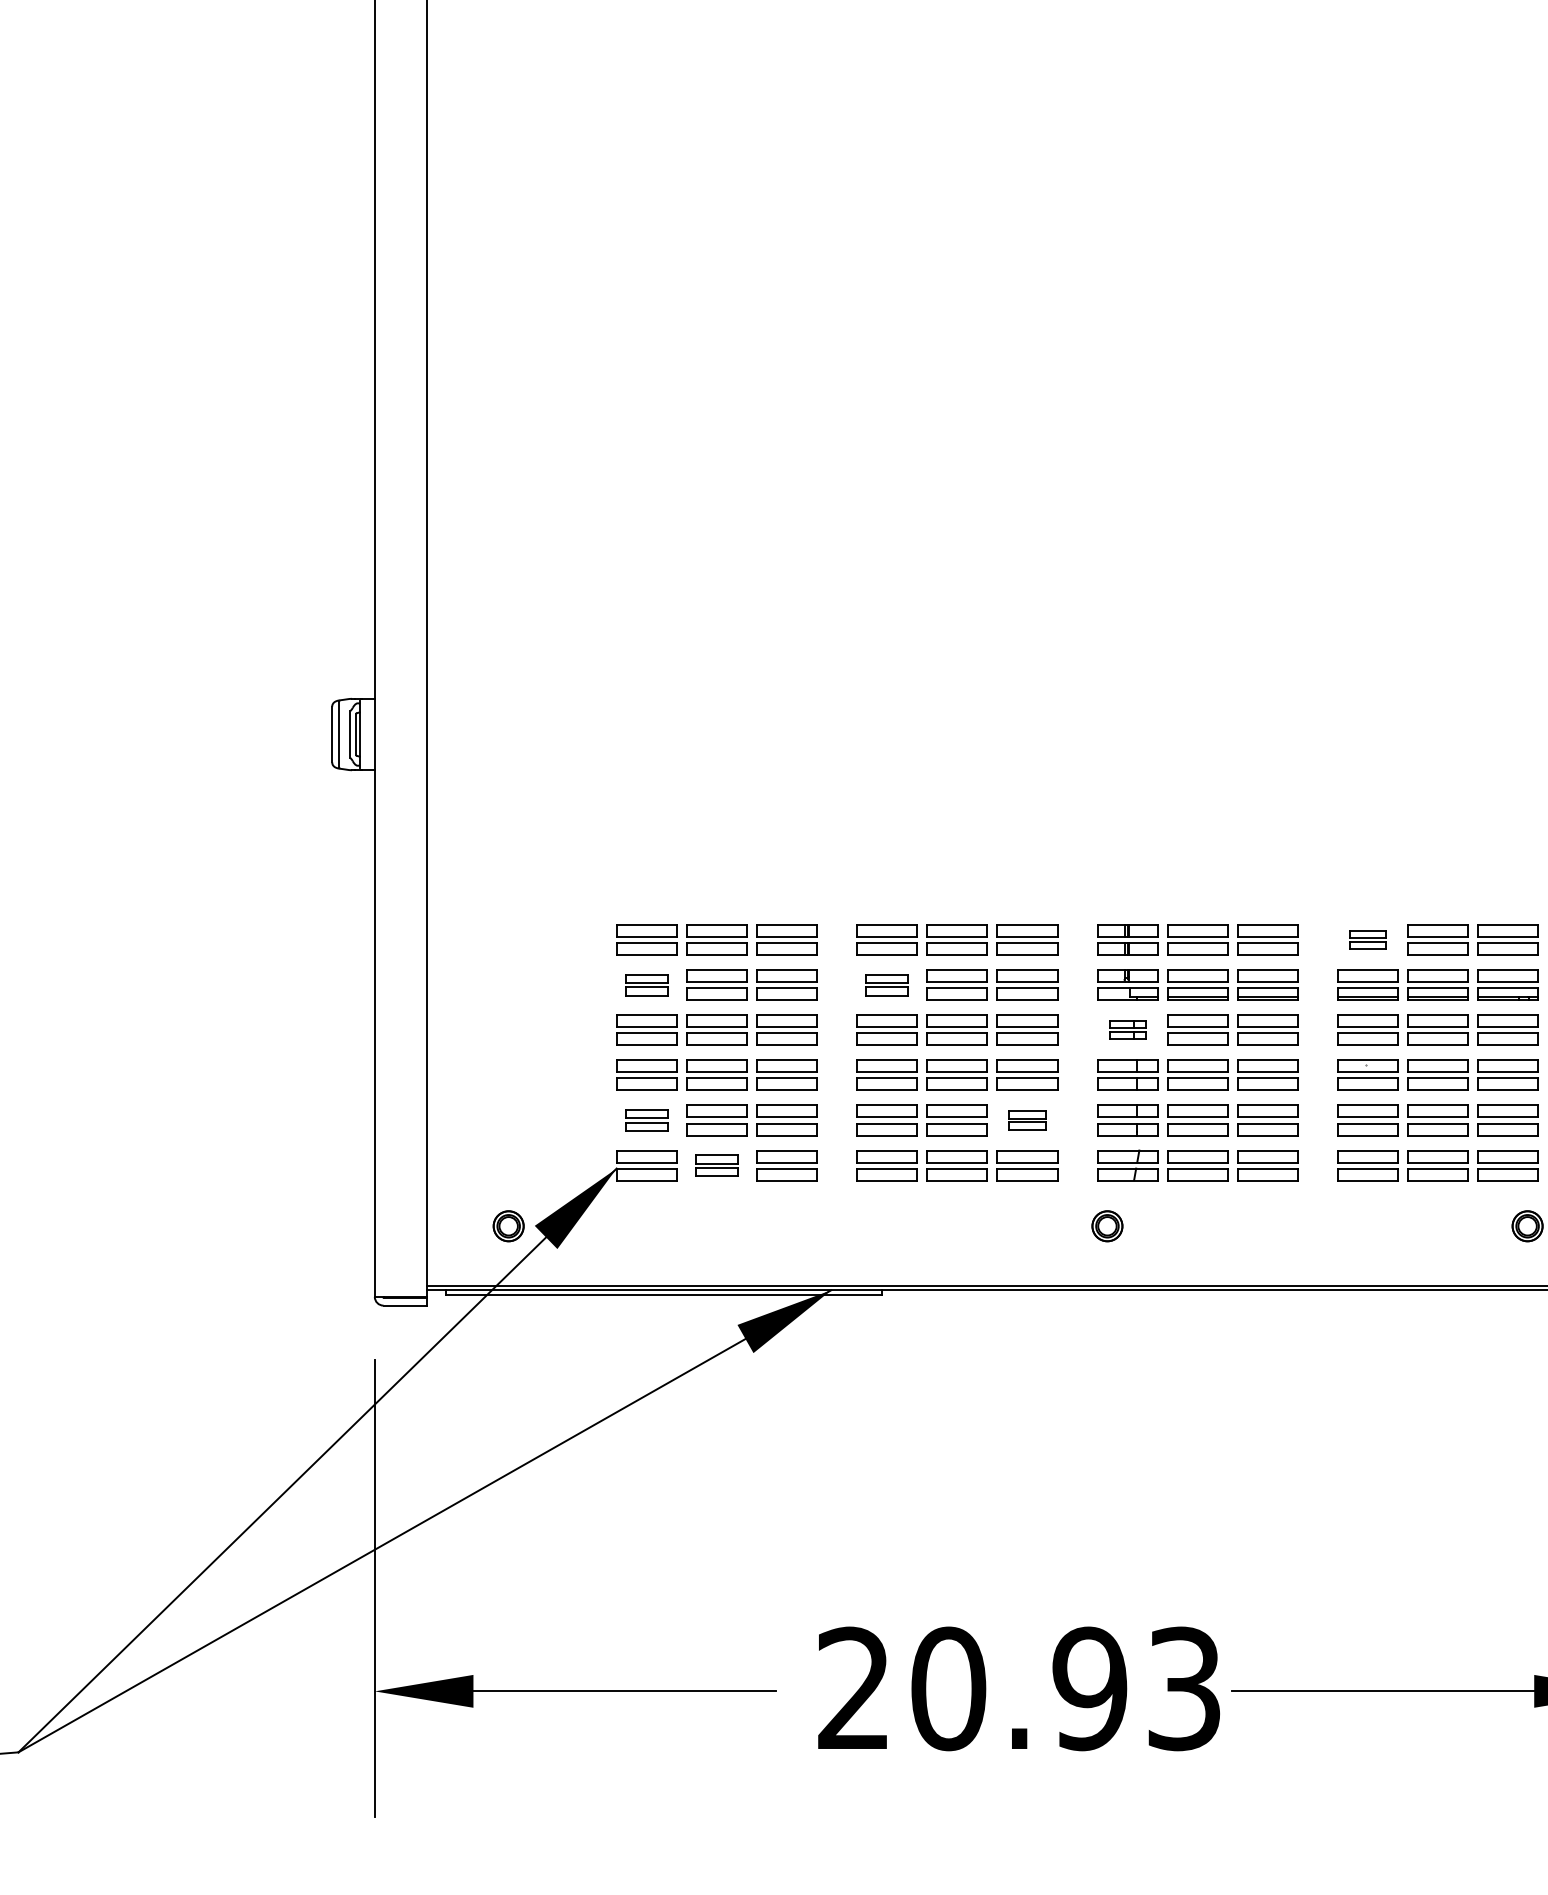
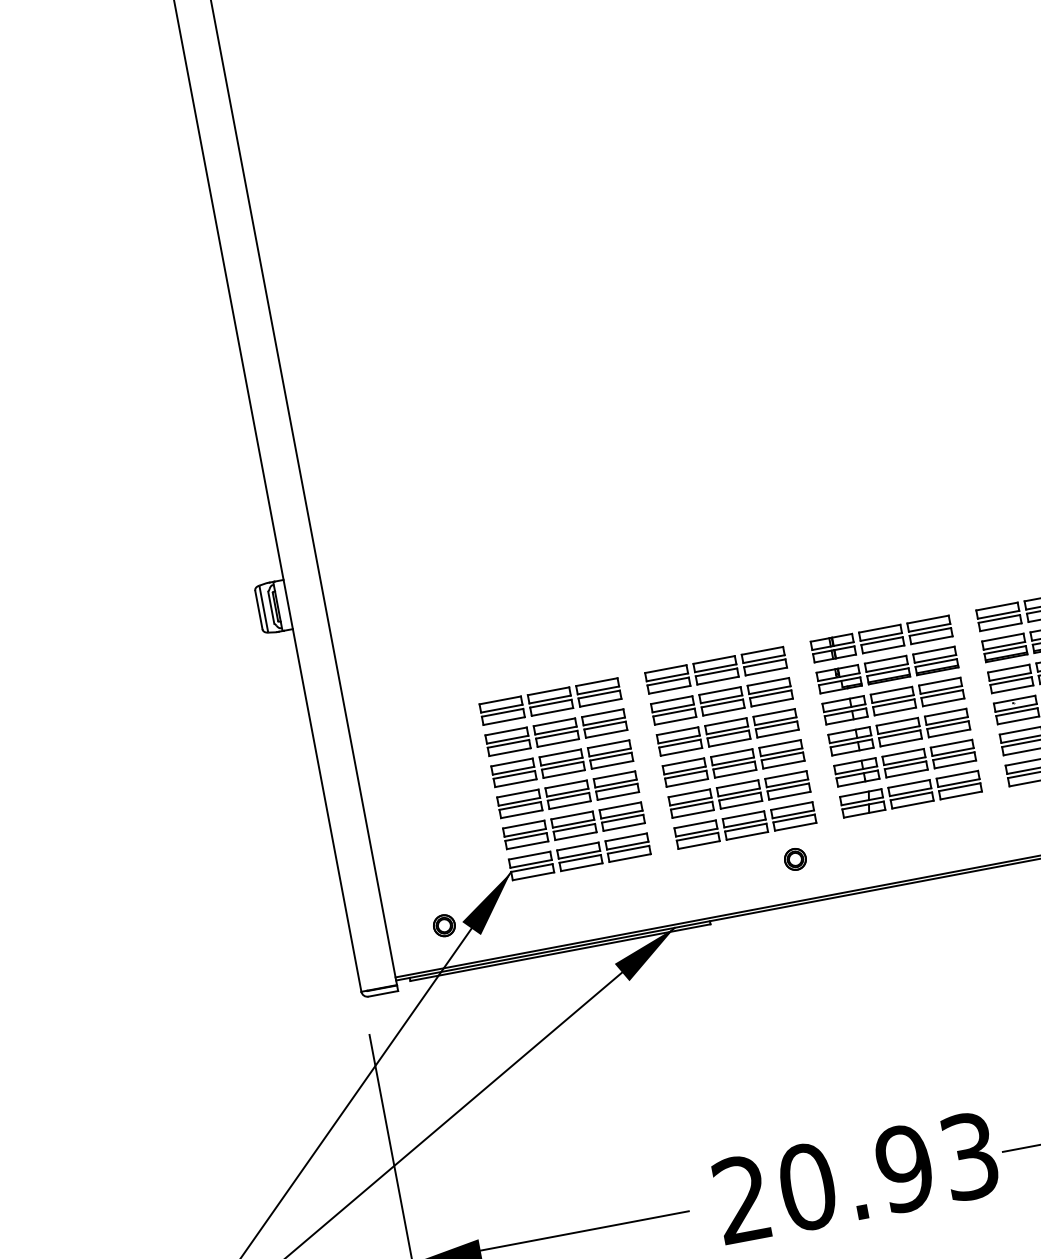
part: (1367, 939) -> (998, 616), size x1.67
part: (646, 984) -> (507, 741), size x1.43
part: (886, 984) -> (673, 710), size x1.43
part: (1127, 1029) -> (844, 709), size x1.67
part: (646, 1120) -> (525, 834), size x1.43
part: (1027, 1120) -> (787, 785), size x1.67
part: (716, 1165) -> (579, 856), size x1.43
part: (1107, 1226) -> (795, 859), moved

